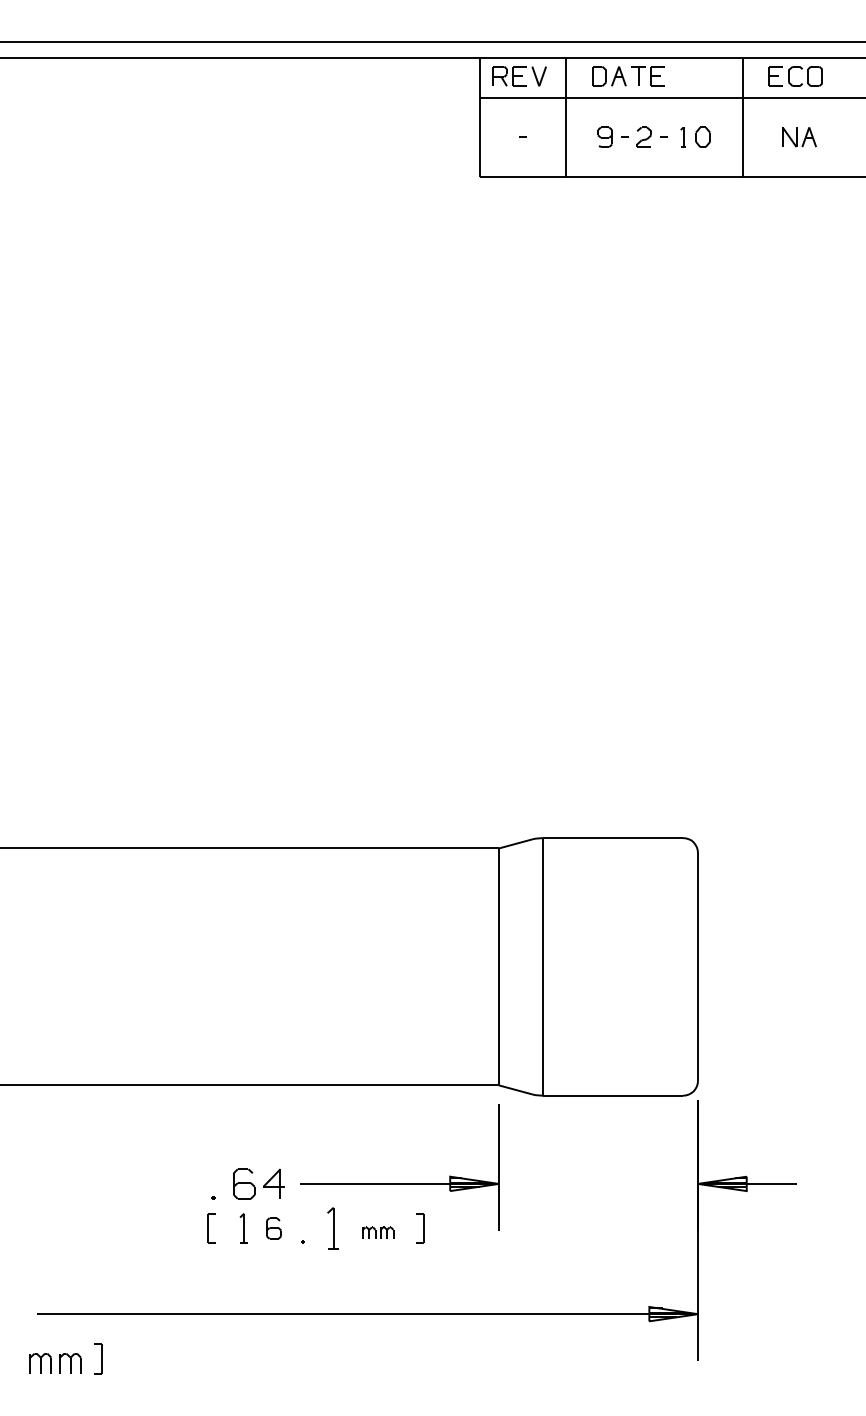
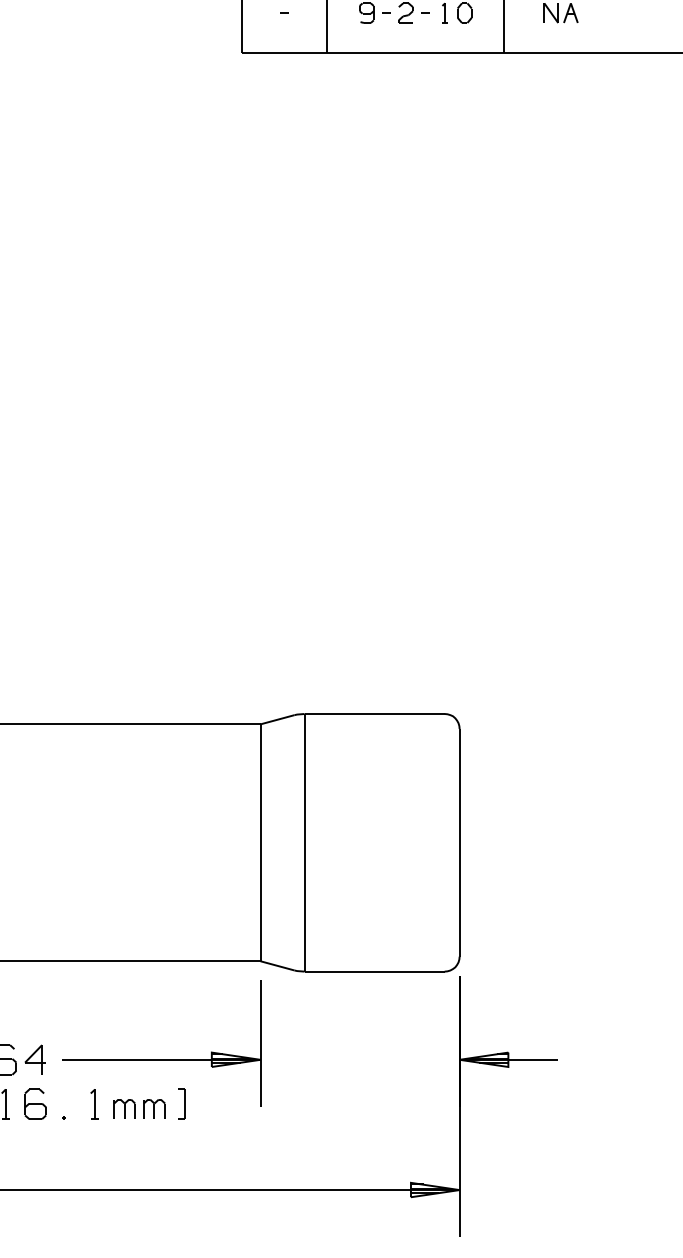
part: (273, 1228) -> (35, 1104), size x1.43
part: (332, 1228) -> (94, 1104), size x0.71
part: (378, 1232) -> (140, 1108), size x1.67

